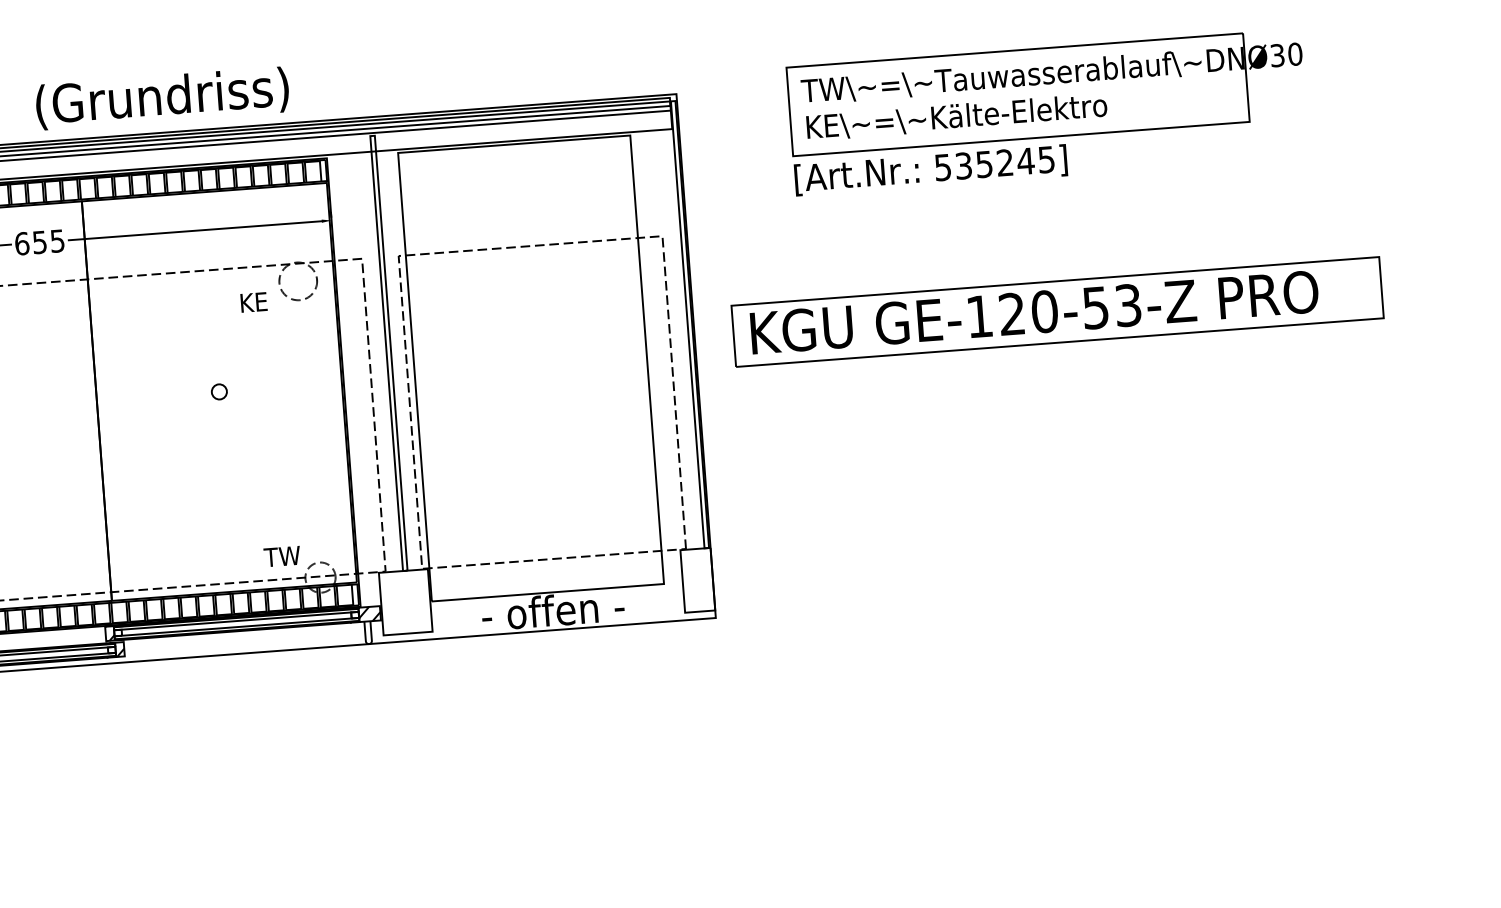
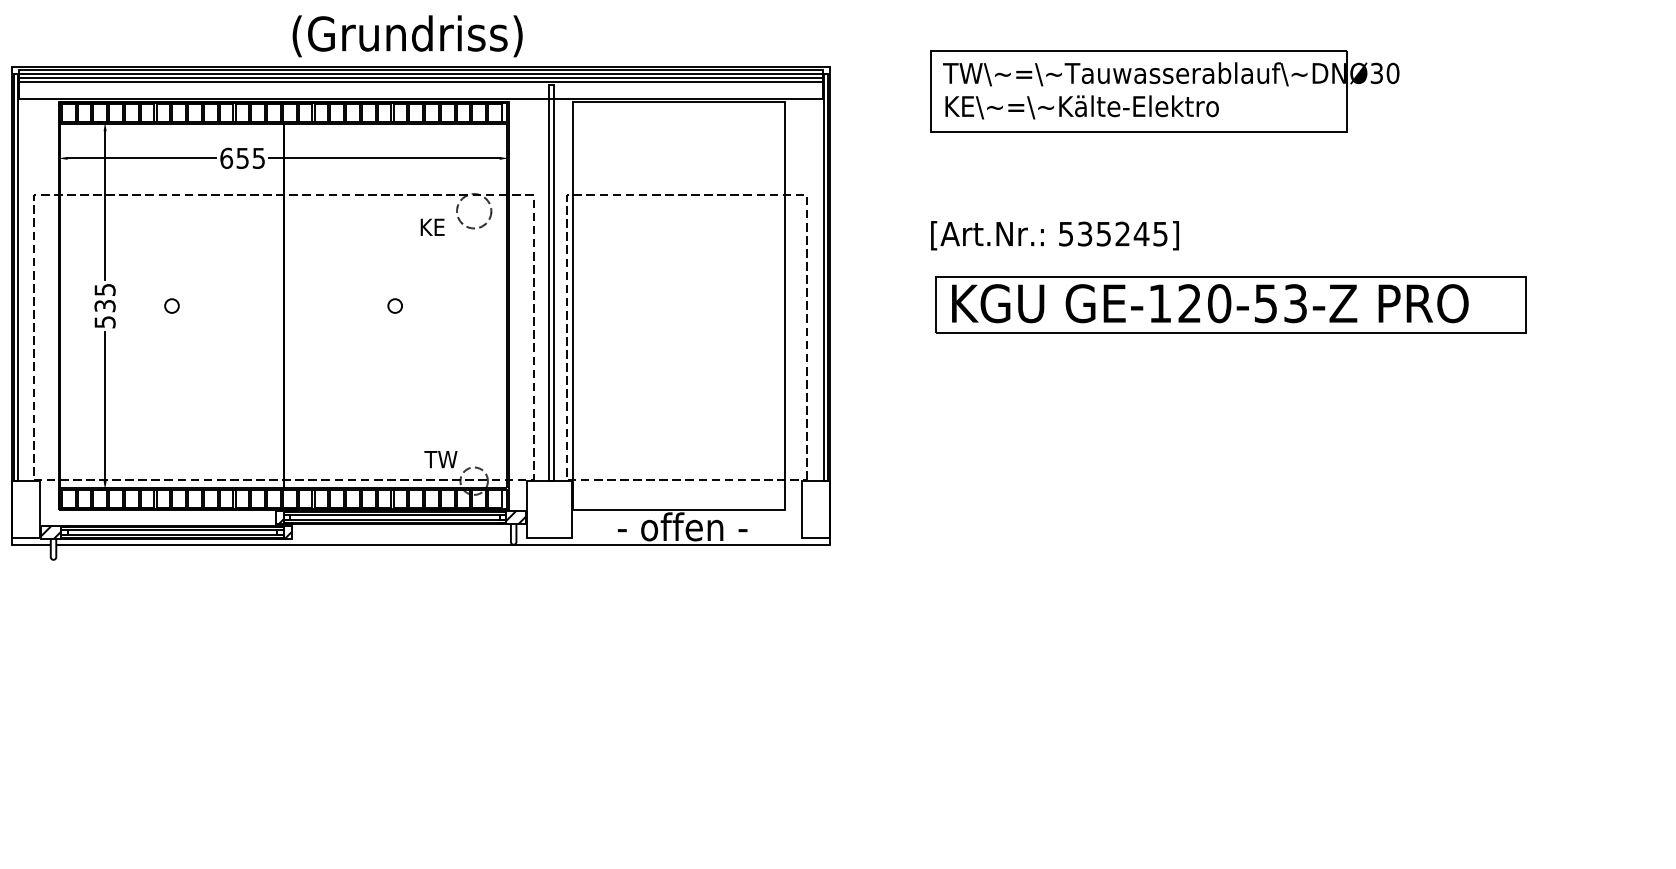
text: (162, 98) -> (407, 36), moved
text: (930, 170) -> (1054, 235), moved
part: (1056, 311) -> (1230, 304), moved

